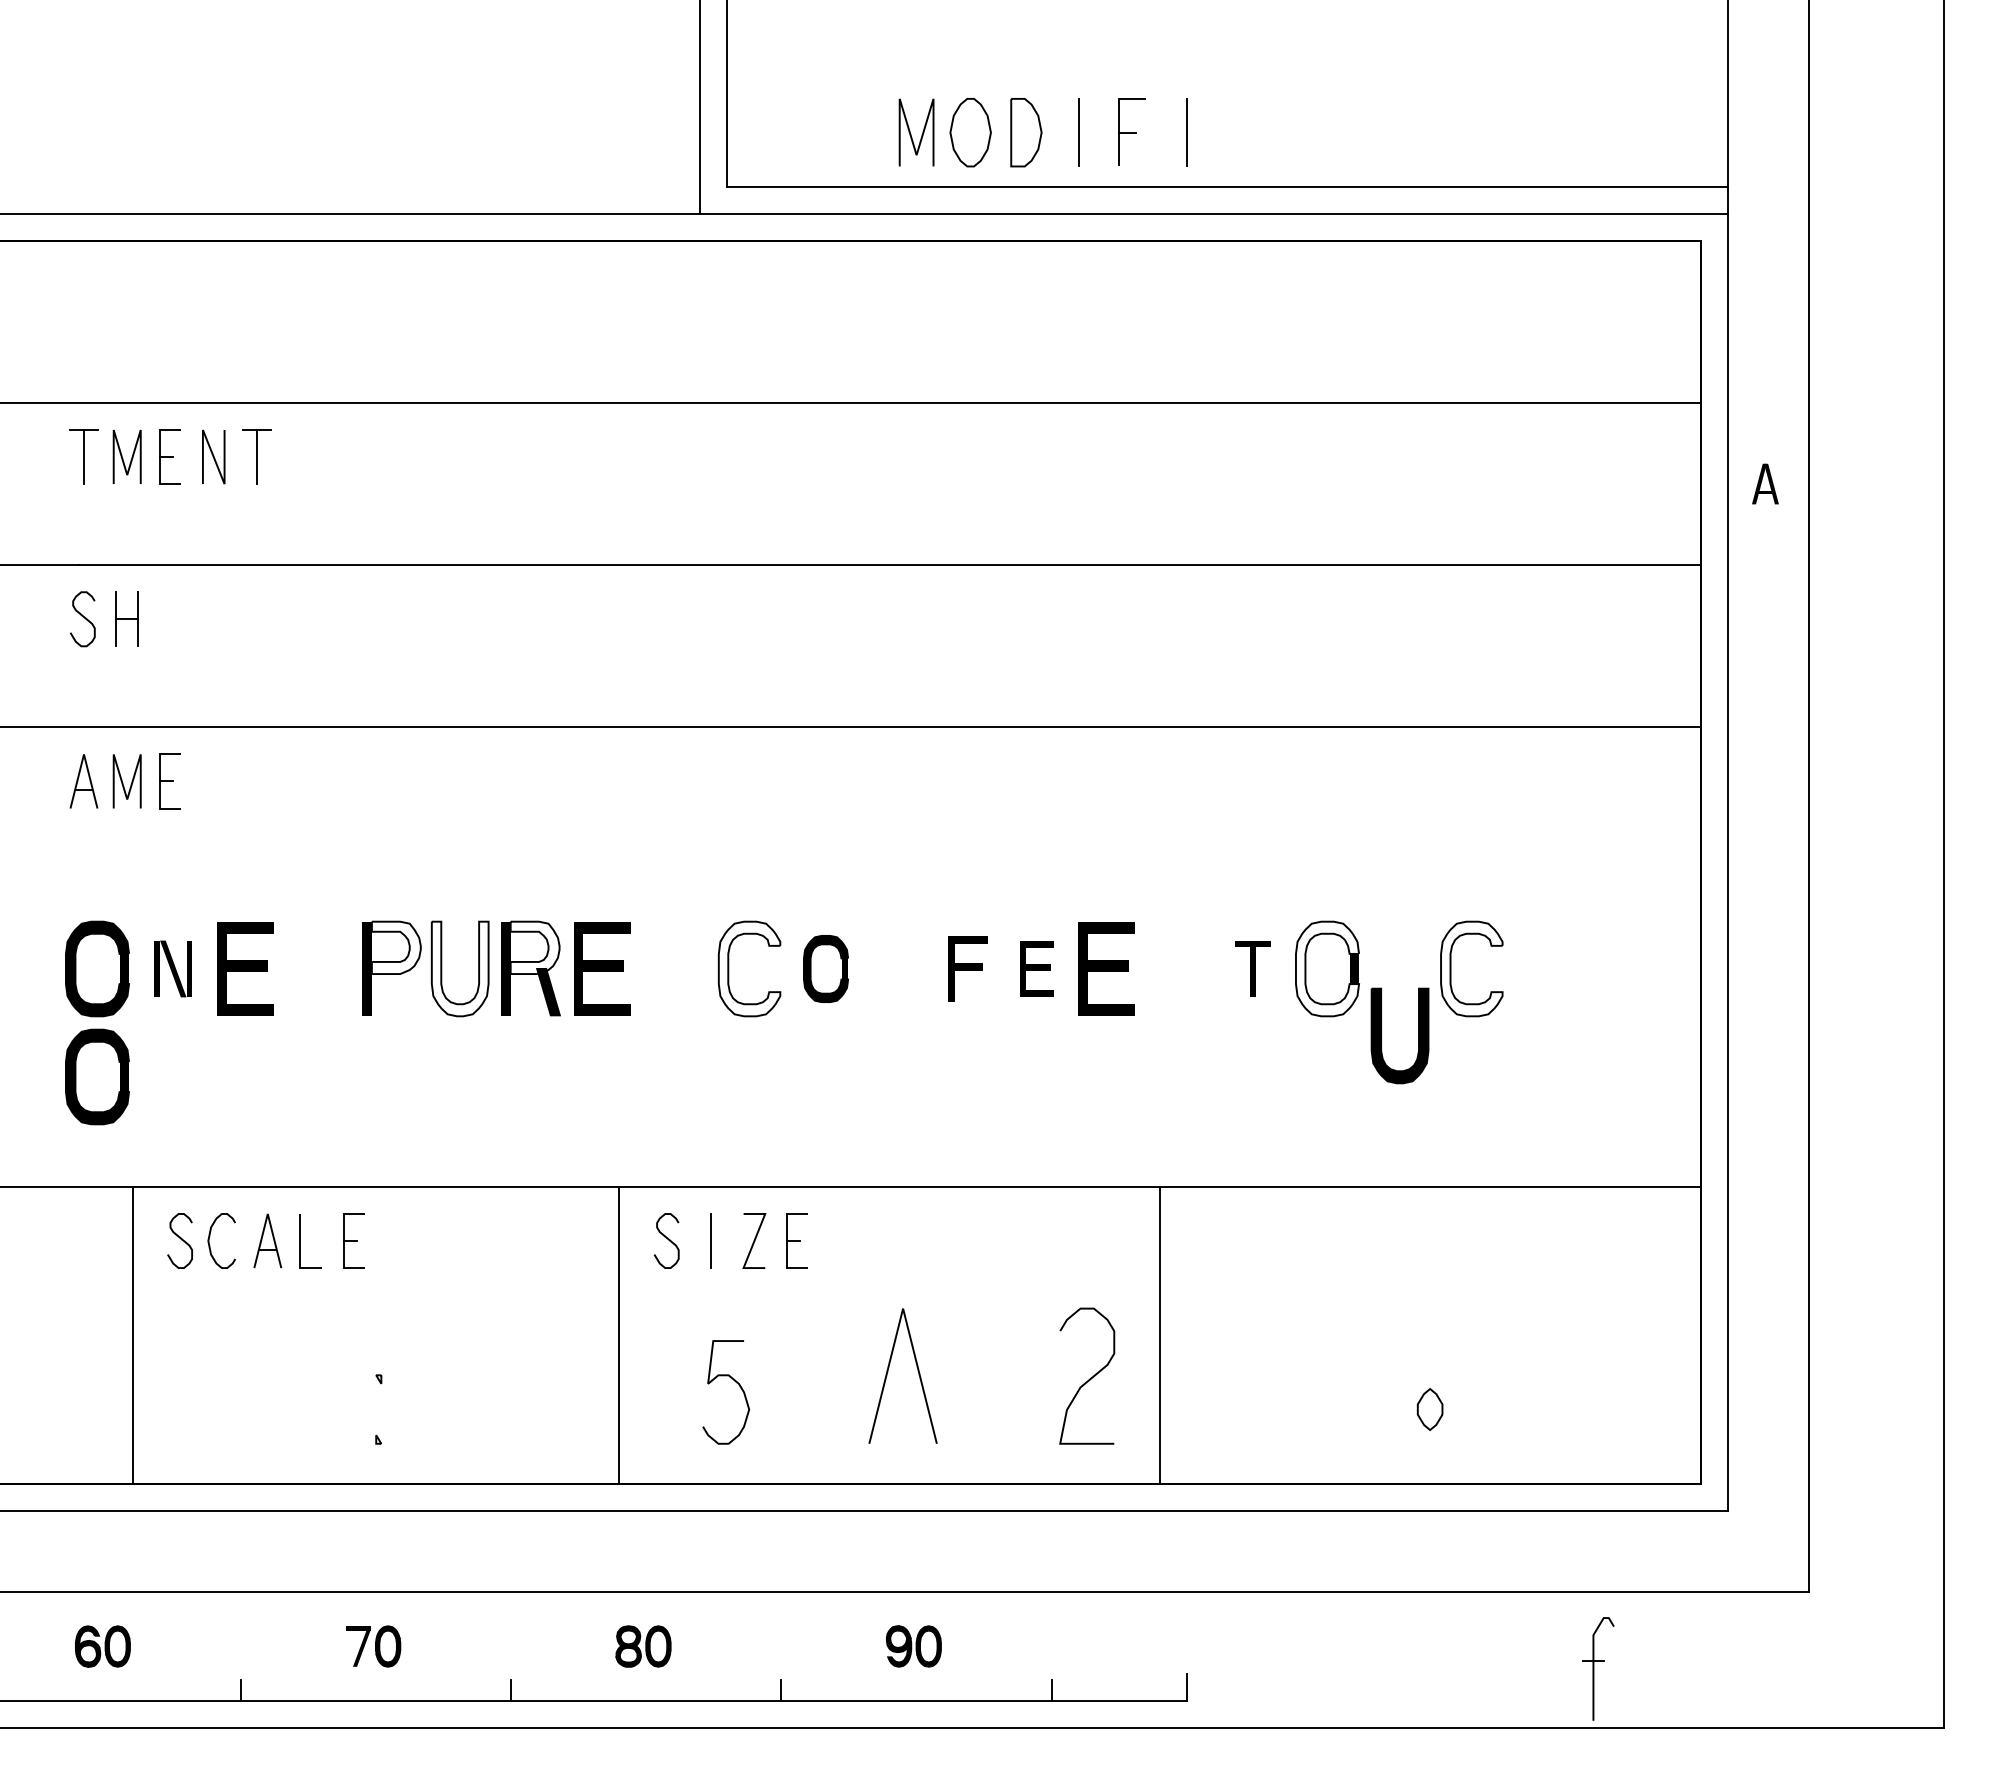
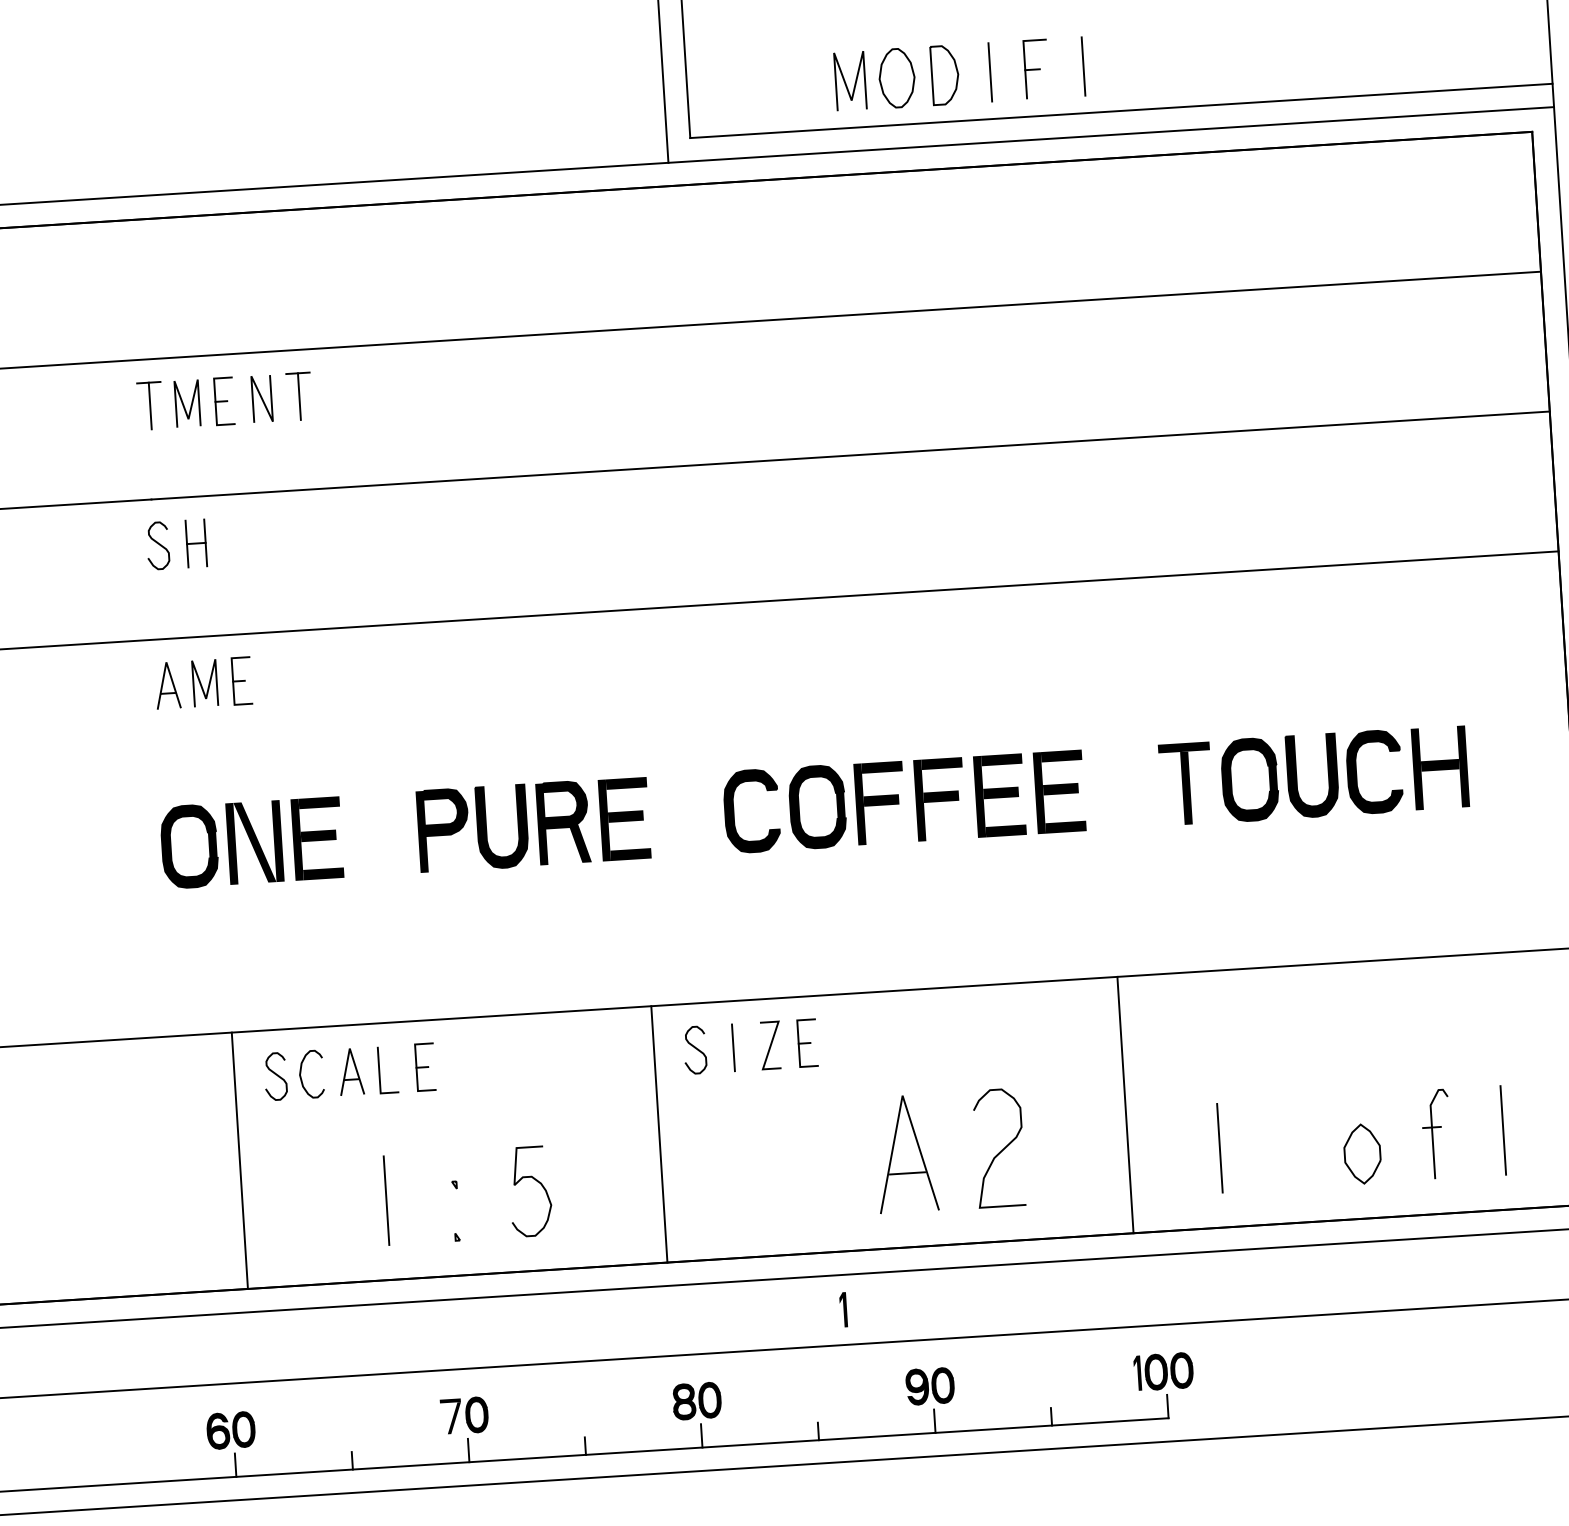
fill: (395, 947) -> (445, 811), added
fill: (534, 947) -> (565, 804), added
part: (173, 968) -> (255, 842), size x1.67
fill: (459, 968) -> (501, 826), added
fill: (749, 968) -> (751, 810), added
part: (825, 968) -> (817, 806), size x1.43
part: (898, 968) -> (880, 802), added
part: (967, 968) -> (939, 798), size x1.43
part: (1037, 968) -> (1000, 795), size x1.67
part: (1252, 968) -> (1185, 783), size x1.67
fill: (1327, 968) -> (1250, 779), added
fill: (1471, 968) -> (1374, 771), added
part: (1548, 968) -> (1440, 767), added
part: (1381, 1035) -> (1296, 776), moved
part: (97, 1076) -> (195, 939), removed
curve: (1090, 1377) -> (1002, 1149), moved
curve: (735, 1382) -> (537, 1182), moved
line: (299, 1392) -> (386, 1200), added
line: (1265, 1392) -> (1219, 1148), added
line: (1594, 1392) -> (1503, 1130), added
line: (902, 1398) -> (906, 1173), added
part: (1429, 1409) -> (1361, 1154), size x1.67
part: (818, 1551) -> (842, 1309), added
part: (1184, 1646) -> (1163, 1371), added
part: (1598, 1668) -> (1436, 1133), moved
line: (105, 1686) -> (235, 1464), added
line: (375, 1686) -> (468, 1450), added
line: (646, 1686) -> (701, 1435), added
line: (916, 1686) -> (934, 1420), added

